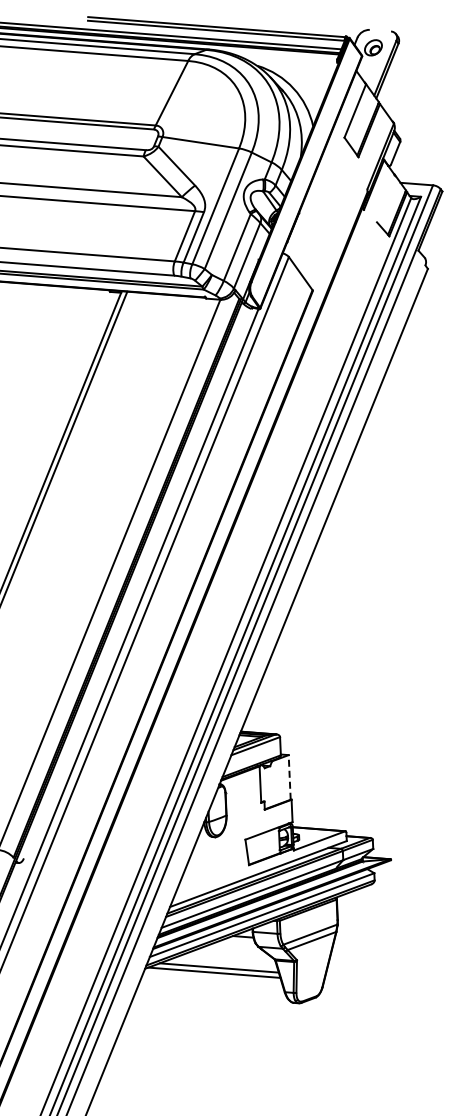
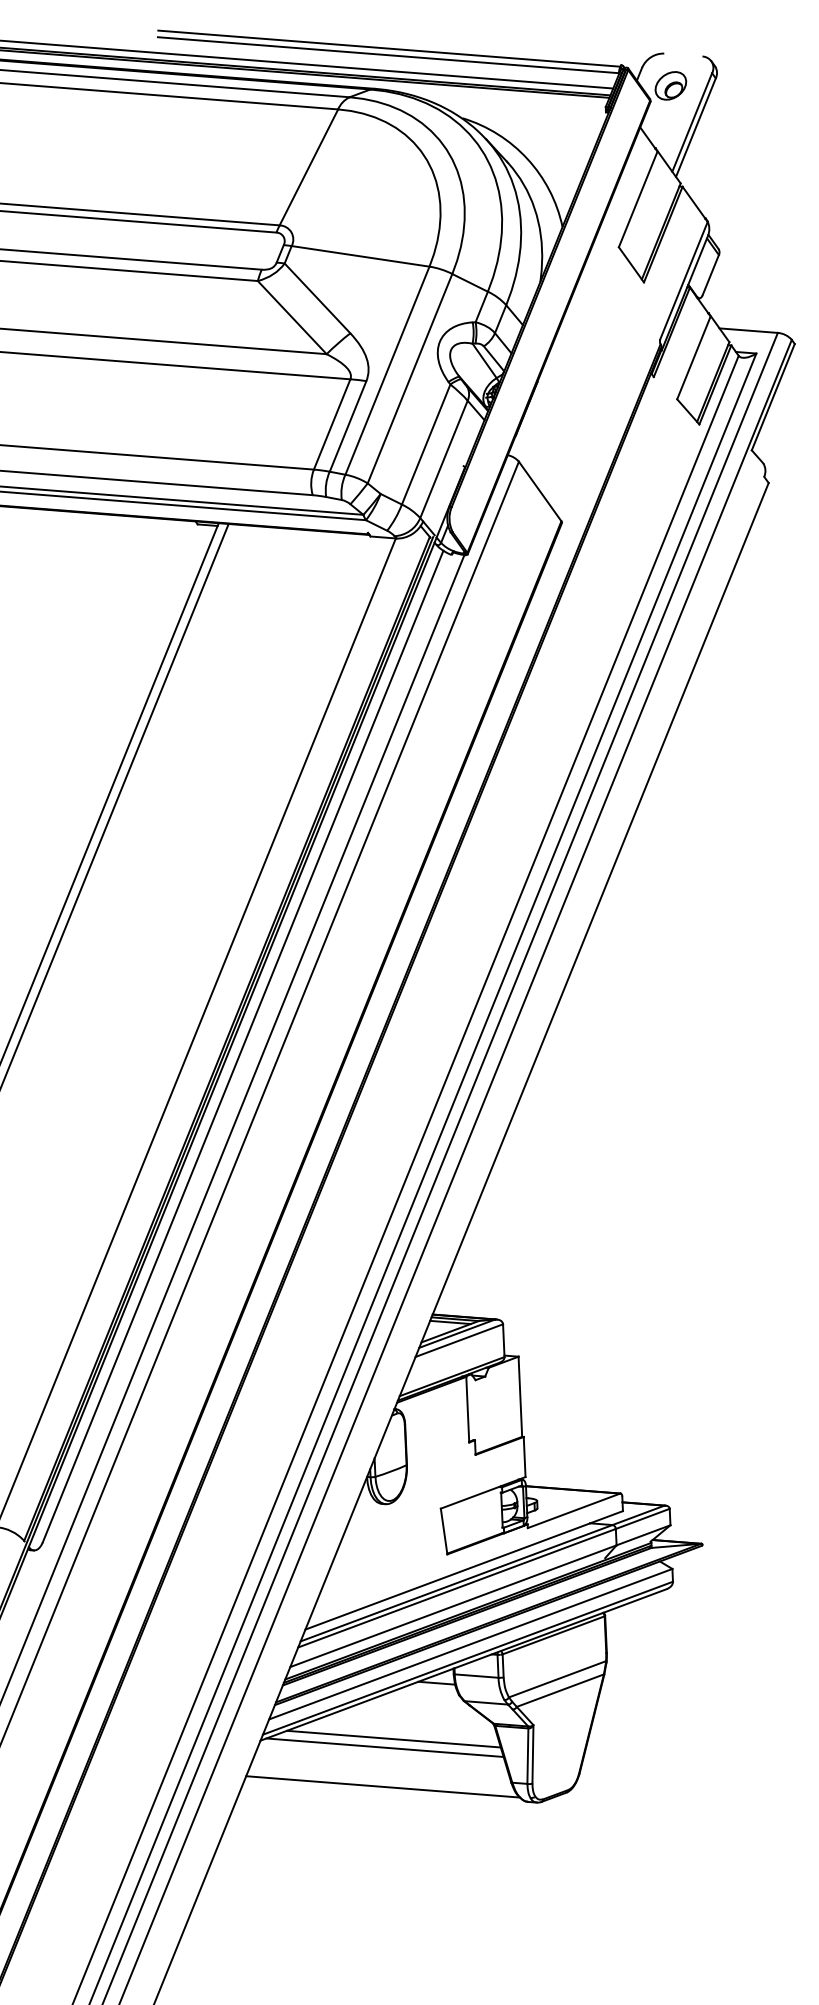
line: (385, 199) -> (692, 358), added
line: (134, 582) -> (241, 1046), added
line: (289, 776) -> (520, 1395), dashed -> solid
line: (213, 994) -> (383, 1786), added

